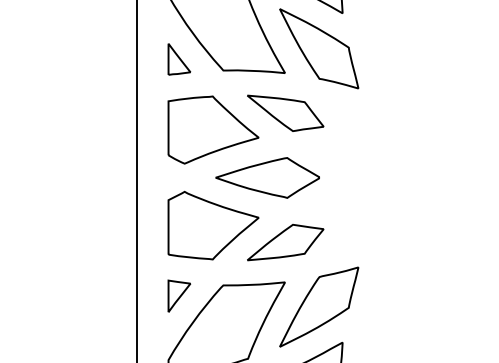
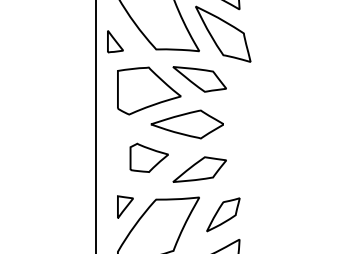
part: (179, 59) -> (115, 41), moved
part: (213, 225) -> (149, 157), size x0.6
part: (319, 306) -> (223, 214), size x0.6

